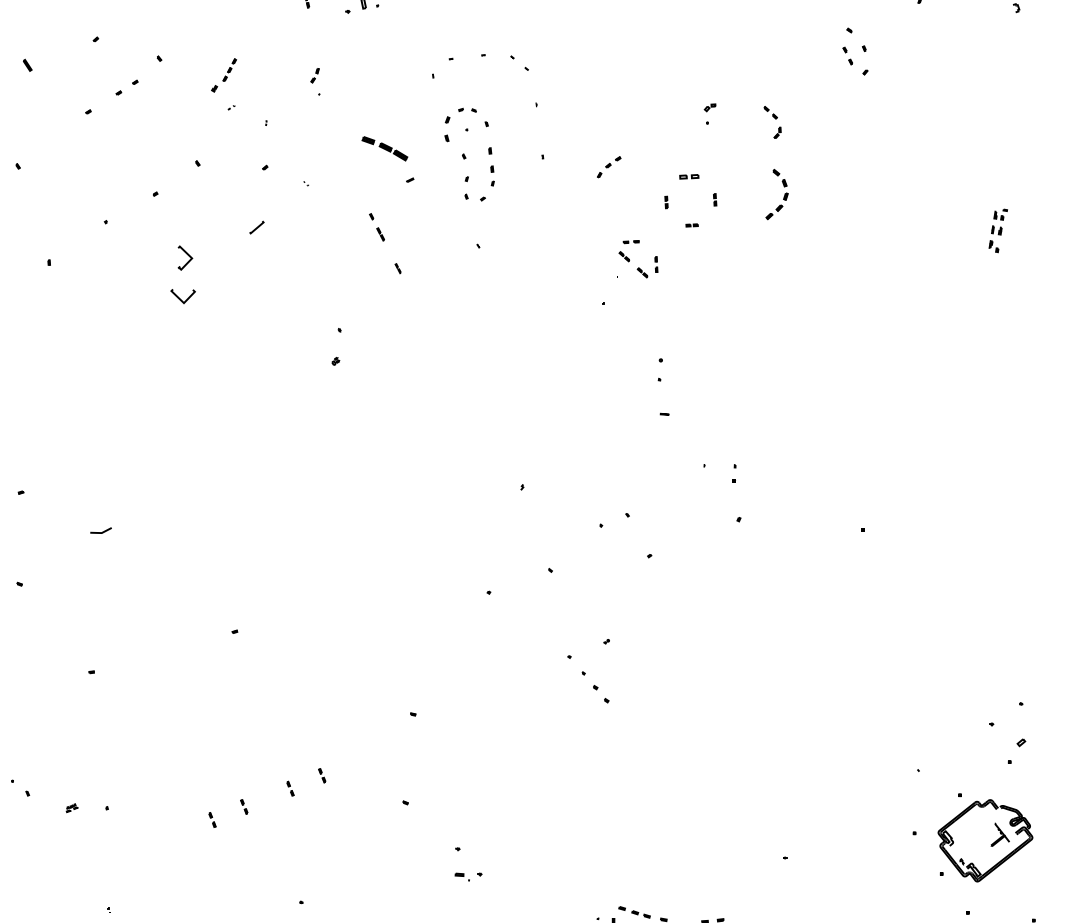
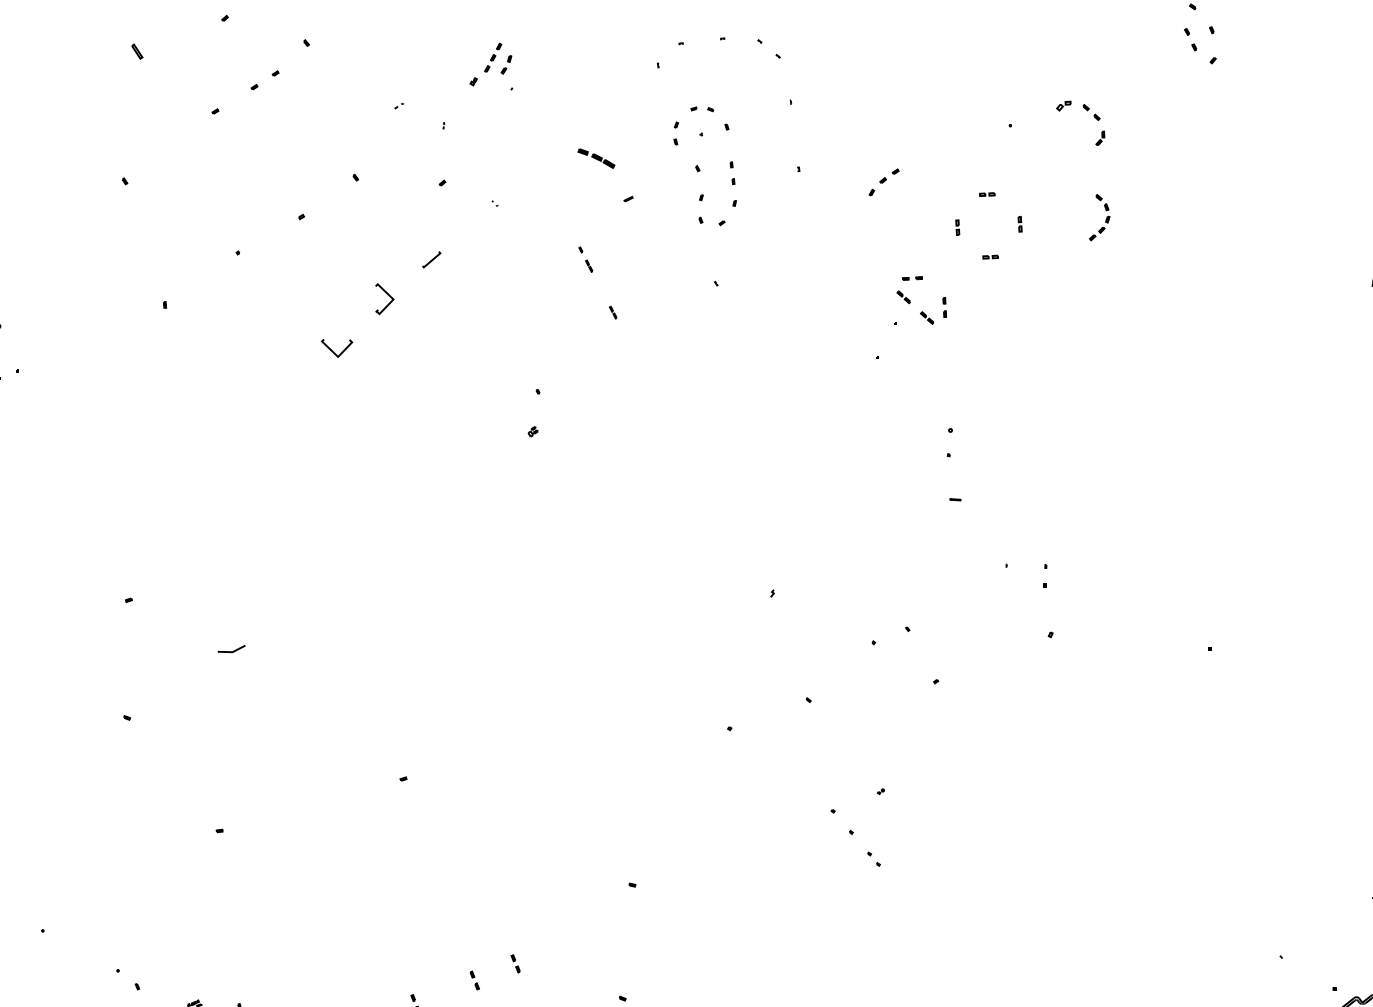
part: (224, 75) -> (486, 64), moved
part: (709, 107) -> (1063, 105), moved
part: (446, 128) -> (675, 132), size x0.71
part: (385, 148) -> (596, 158), size x0.62
part: (490, 159) -> (731, 172), size x0.71
part: (689, 176) -> (987, 194), size x0.62
part: (776, 194) -> (1098, 217), size x0.71
part: (376, 227) -> (585, 259), size x0.71
part: (185, 257) -> (385, 298), moved
part: (601, 694) -> (874, 859), size x0.62

